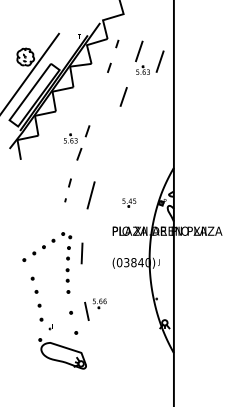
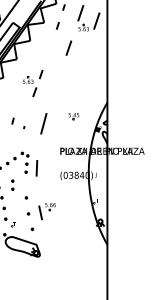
line: (69, 182) -> (12, 120), moved
part: (129, 202) -> (74, 116), moved
part: (67, 275) -> (12, 185), moved

